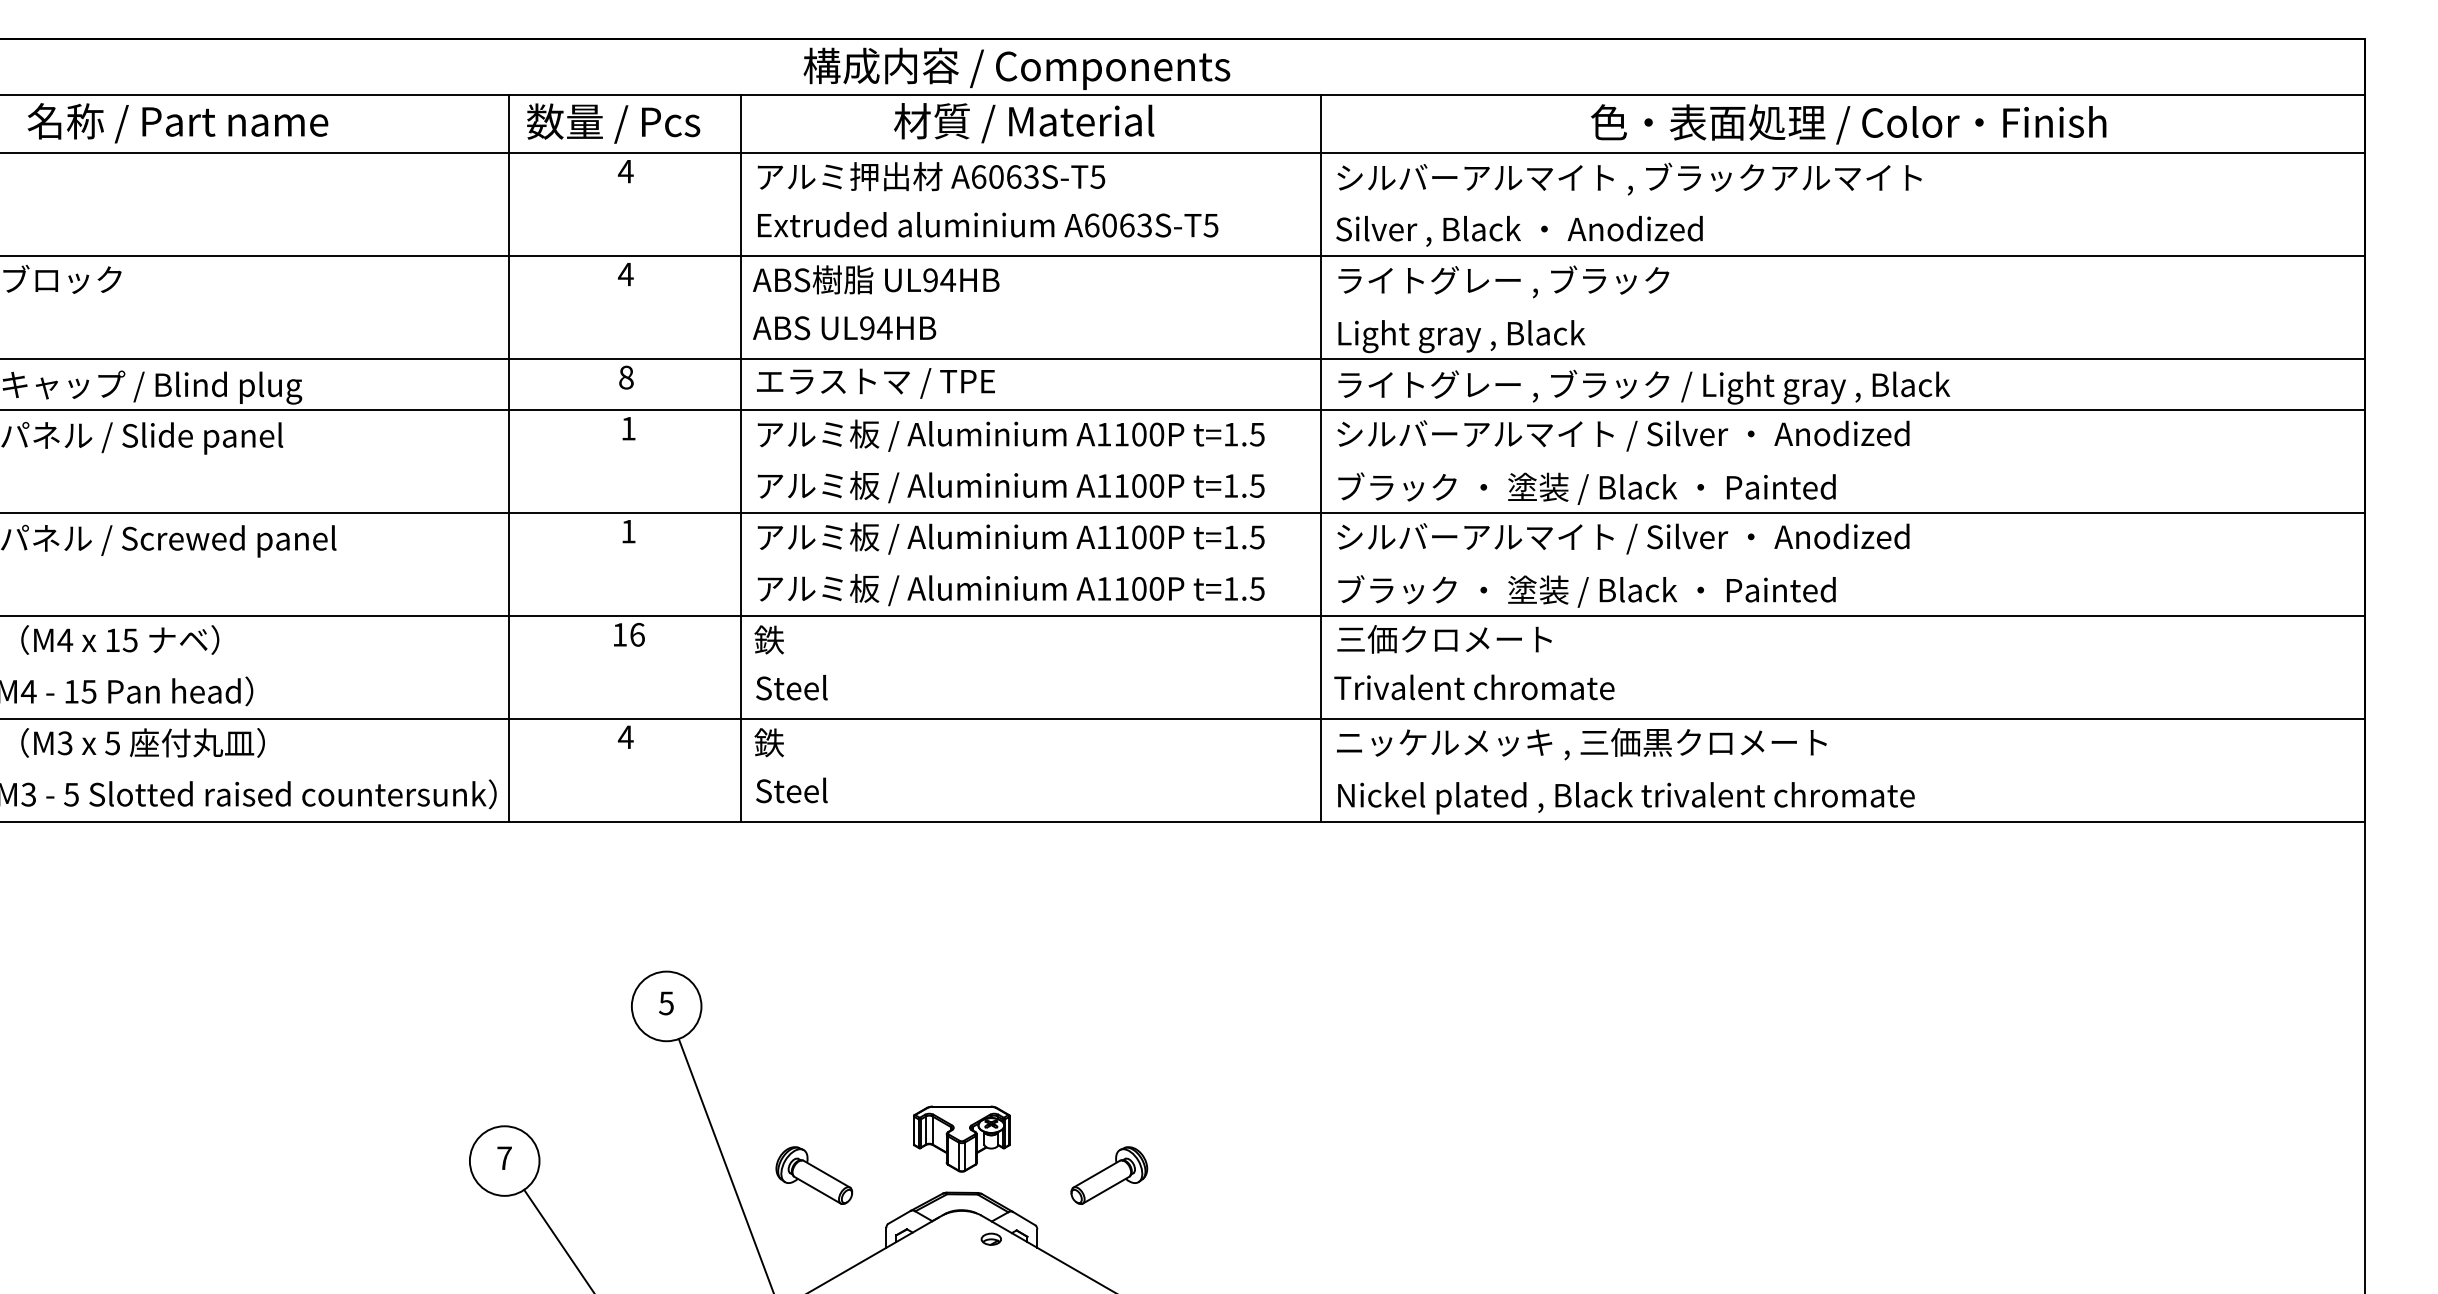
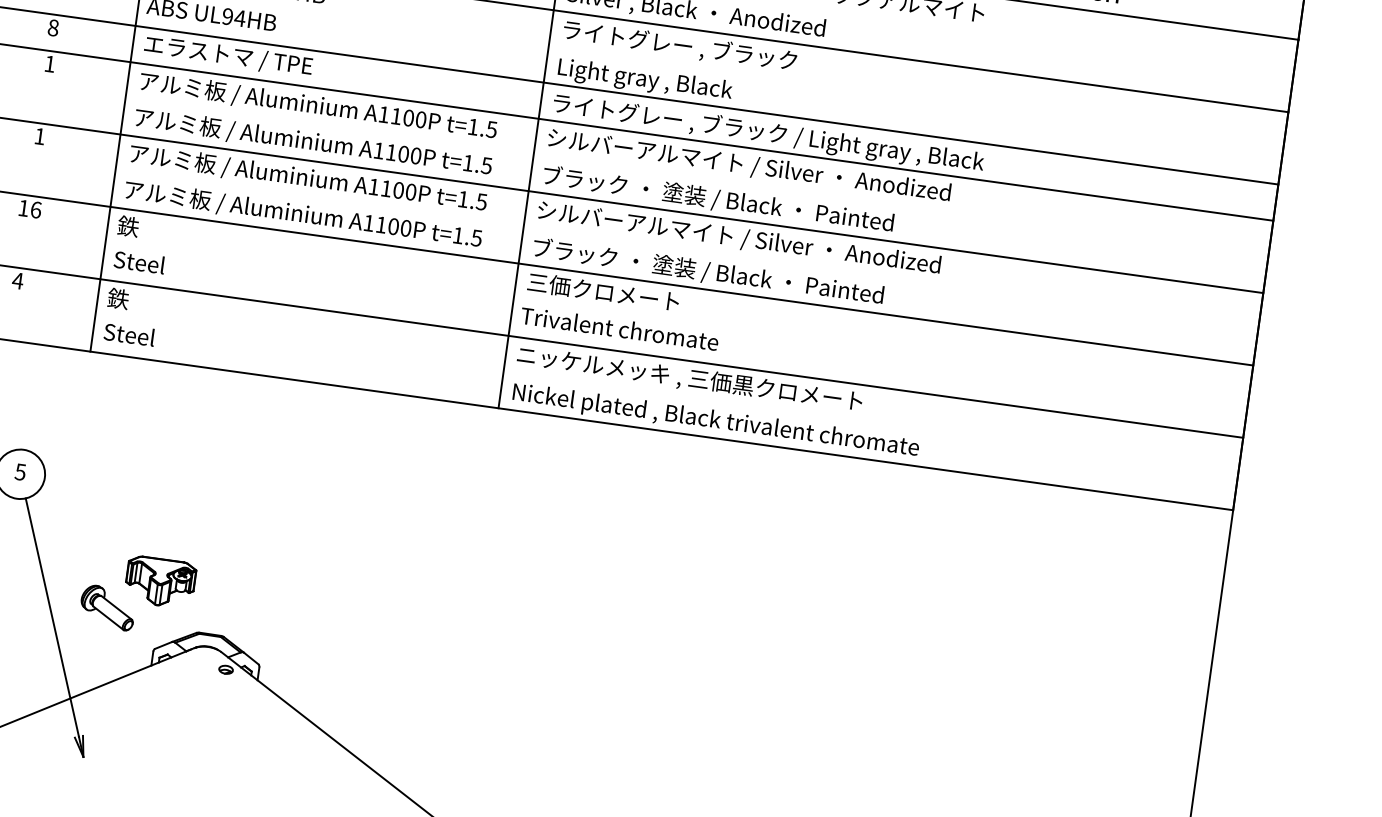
part: (961, 1138) -> (160, 581), moved
part: (1109, 1175) -> (315, 636), removed

